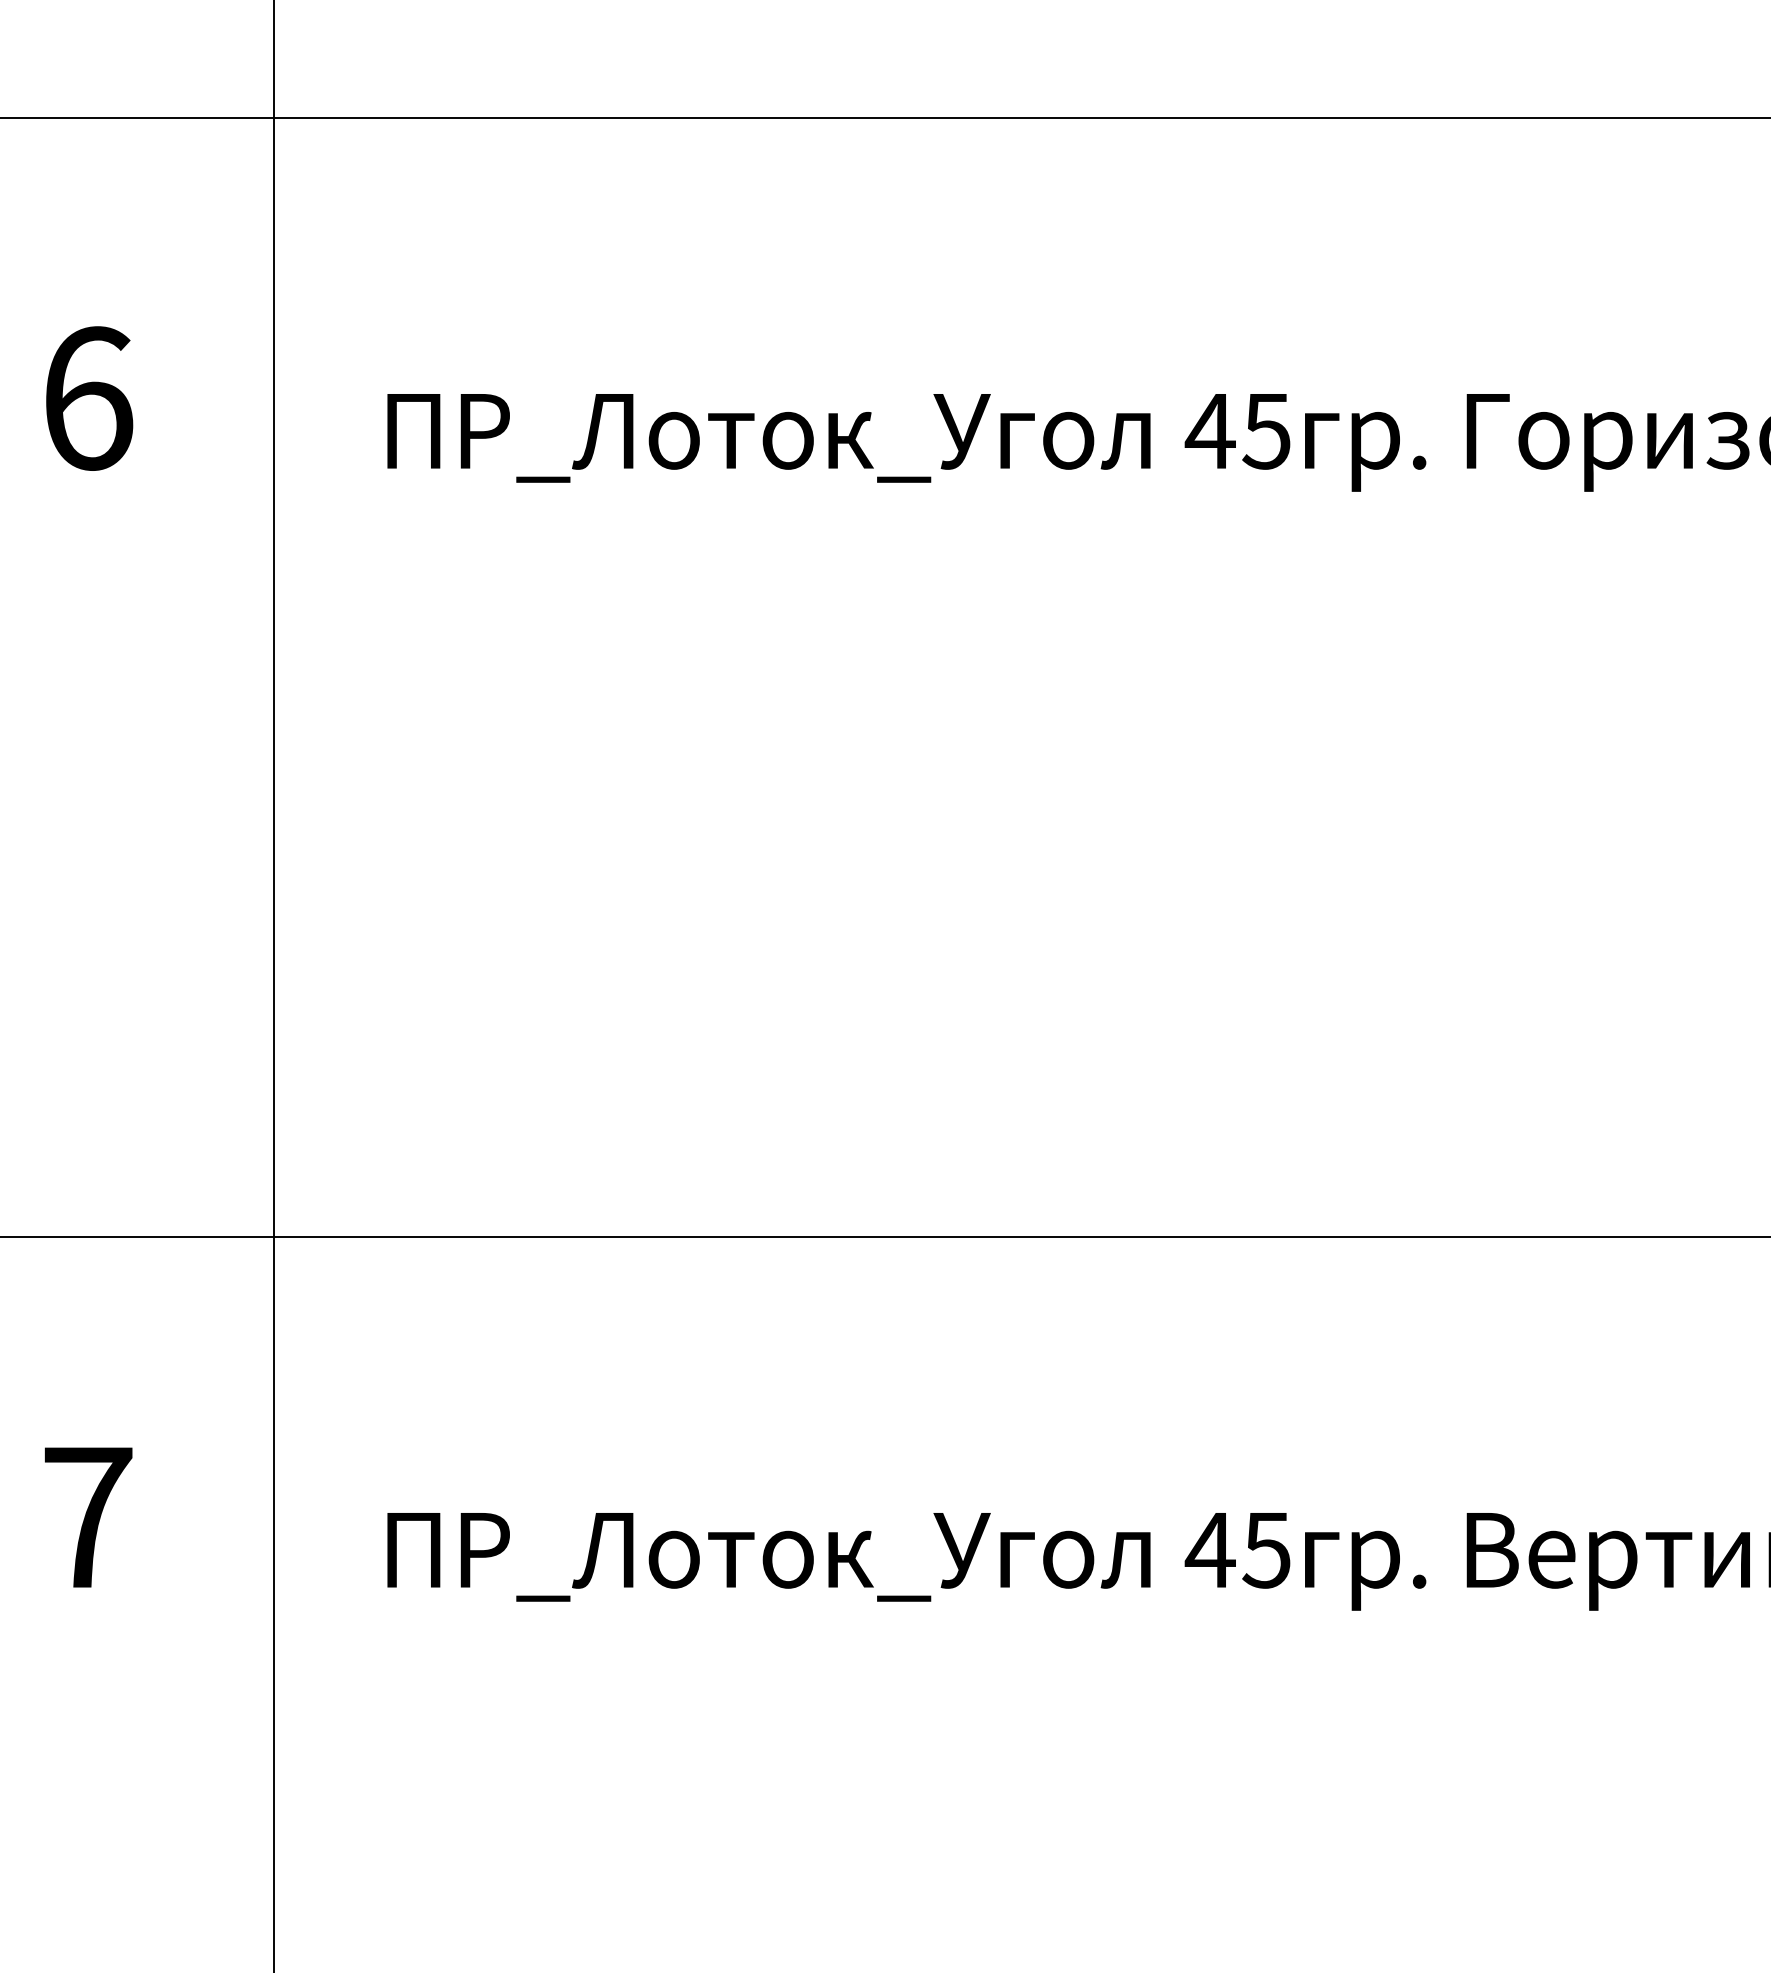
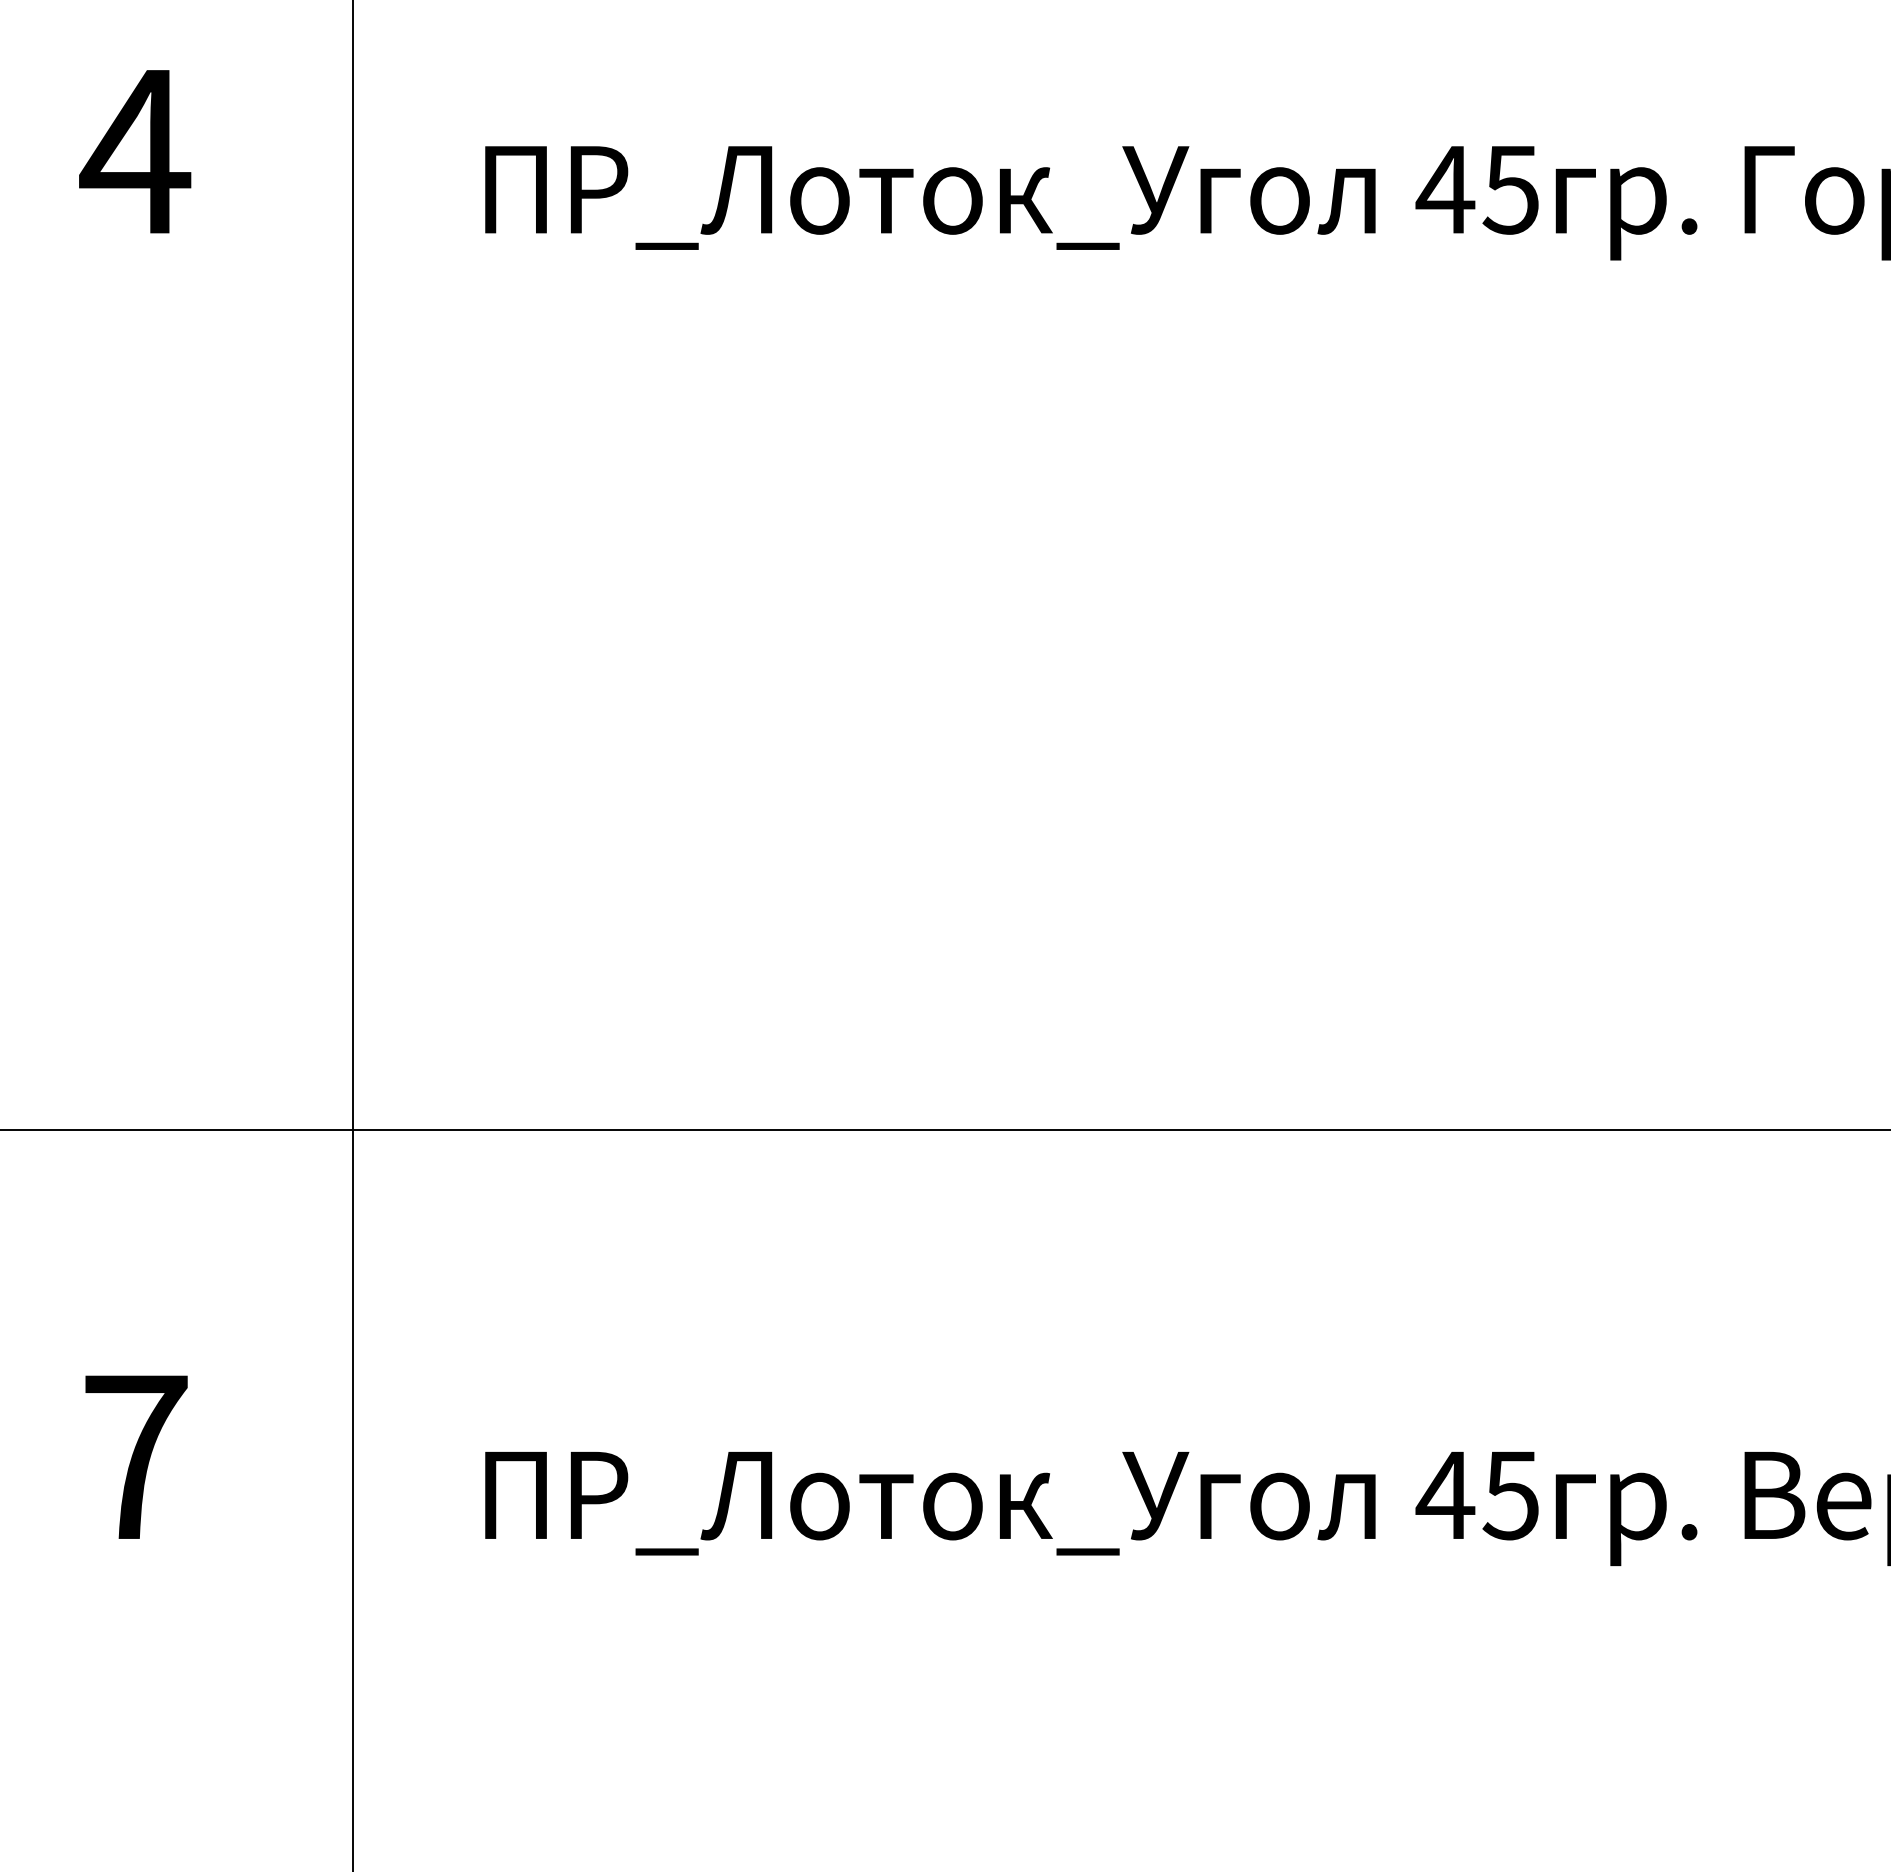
text: (87, 398) -> (135, 151), 6 -> 4

